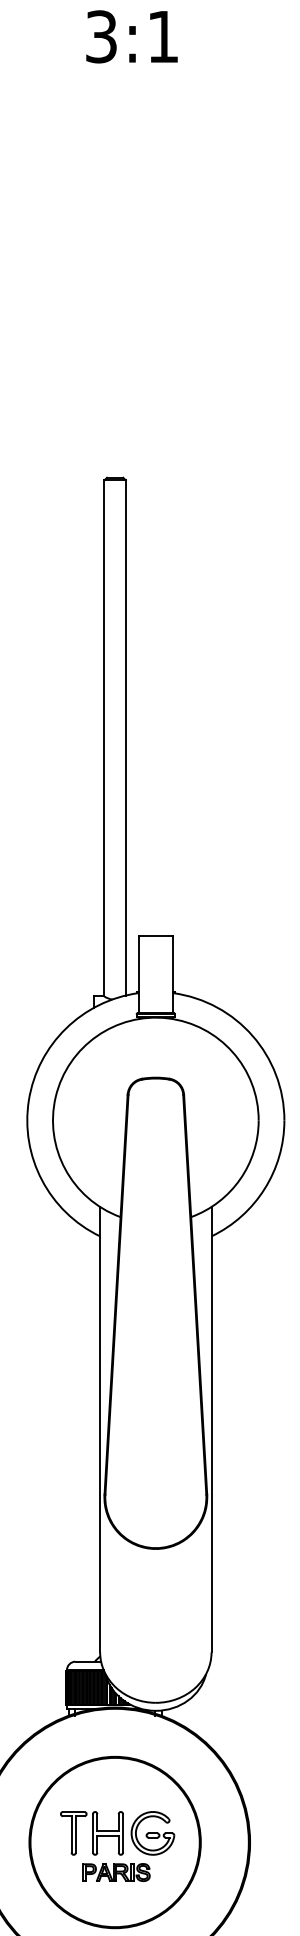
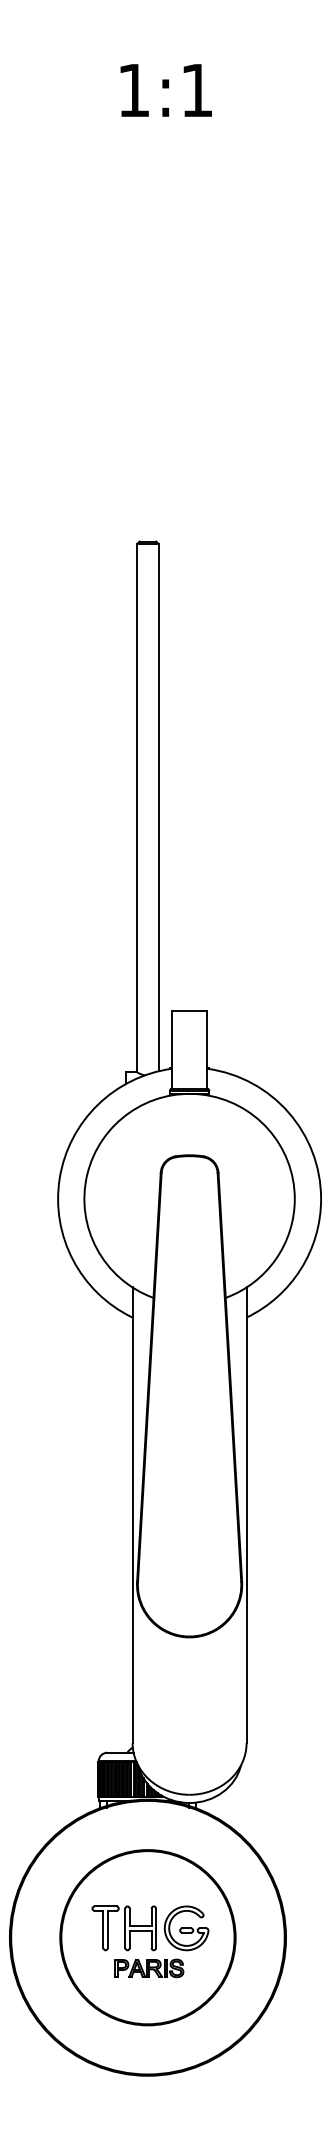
text: (101, 36) -> (133, 90), 3:1 -> 1:1

